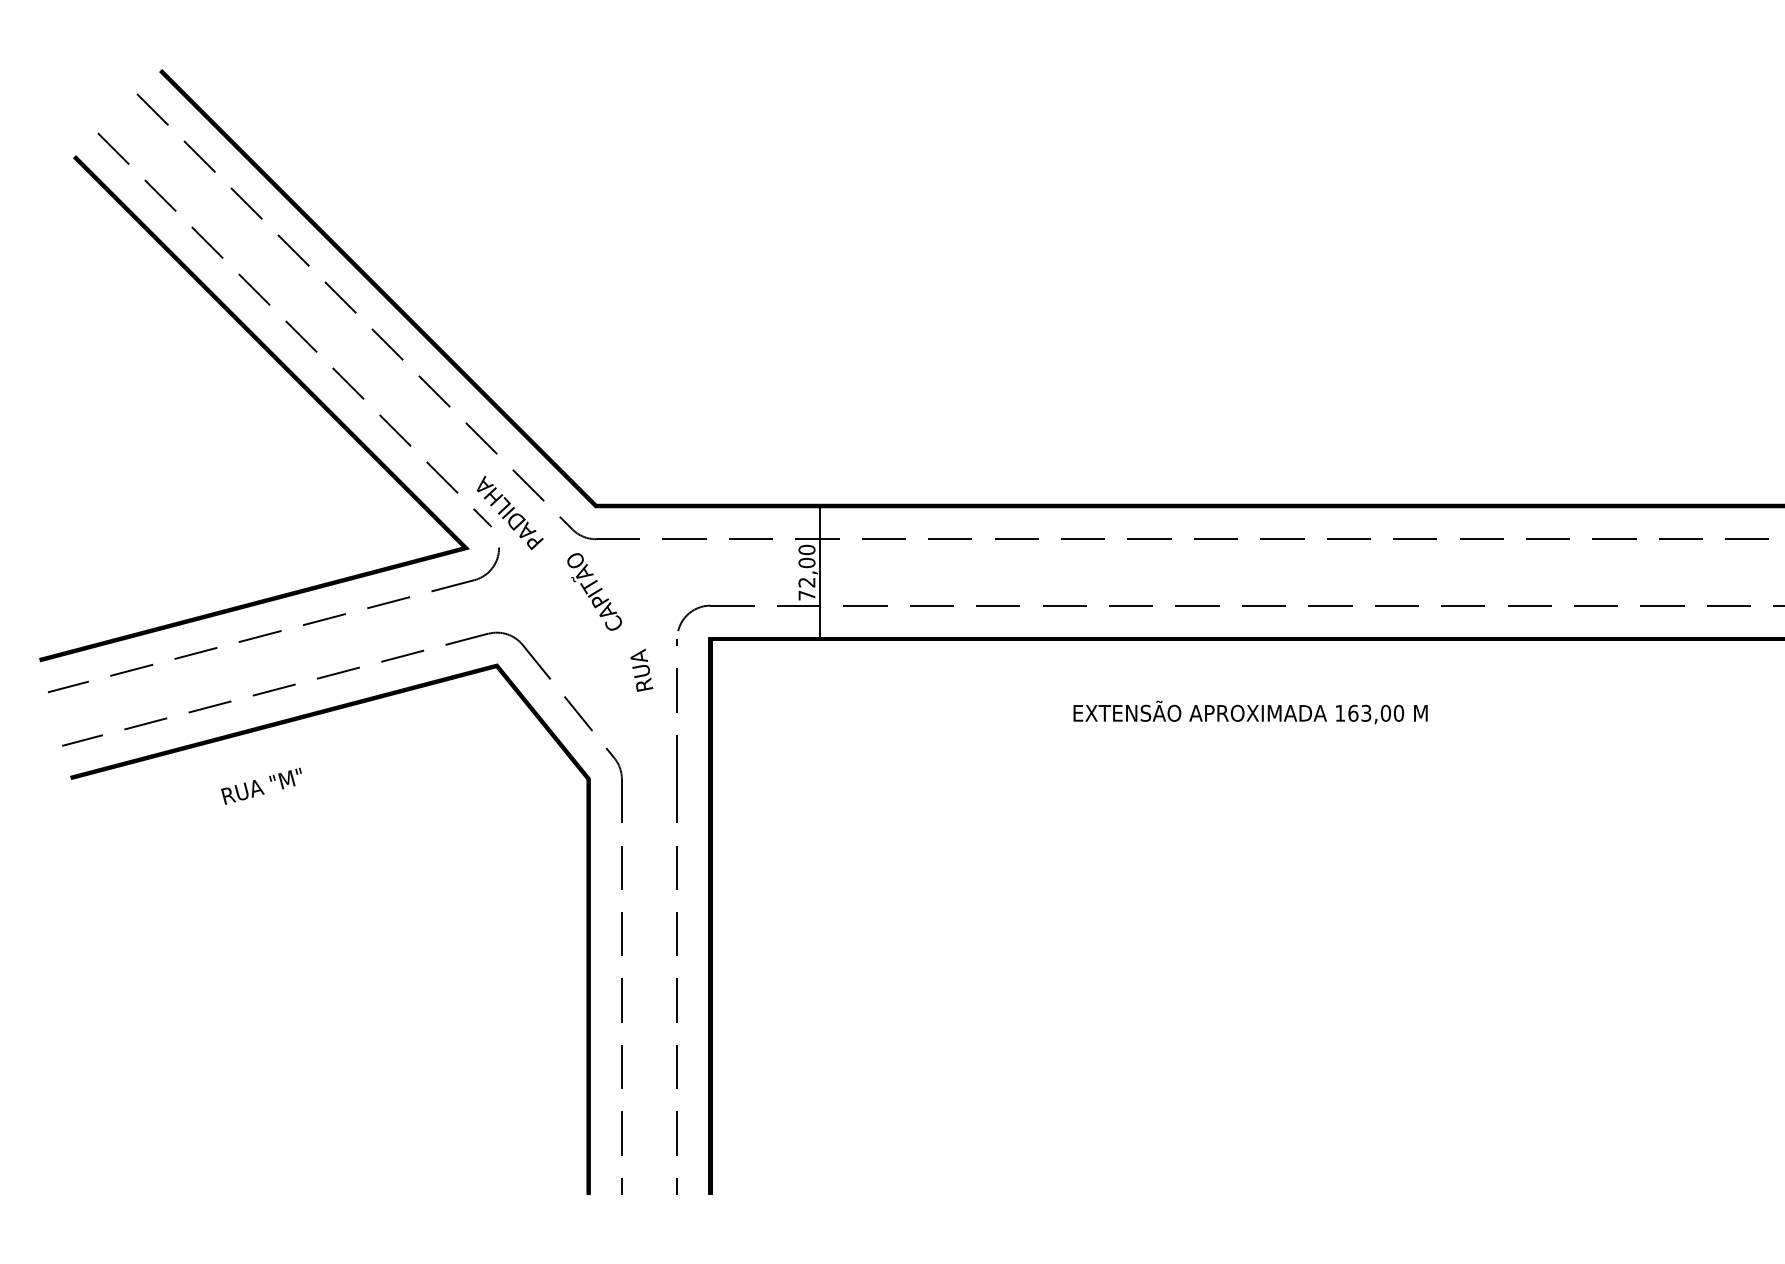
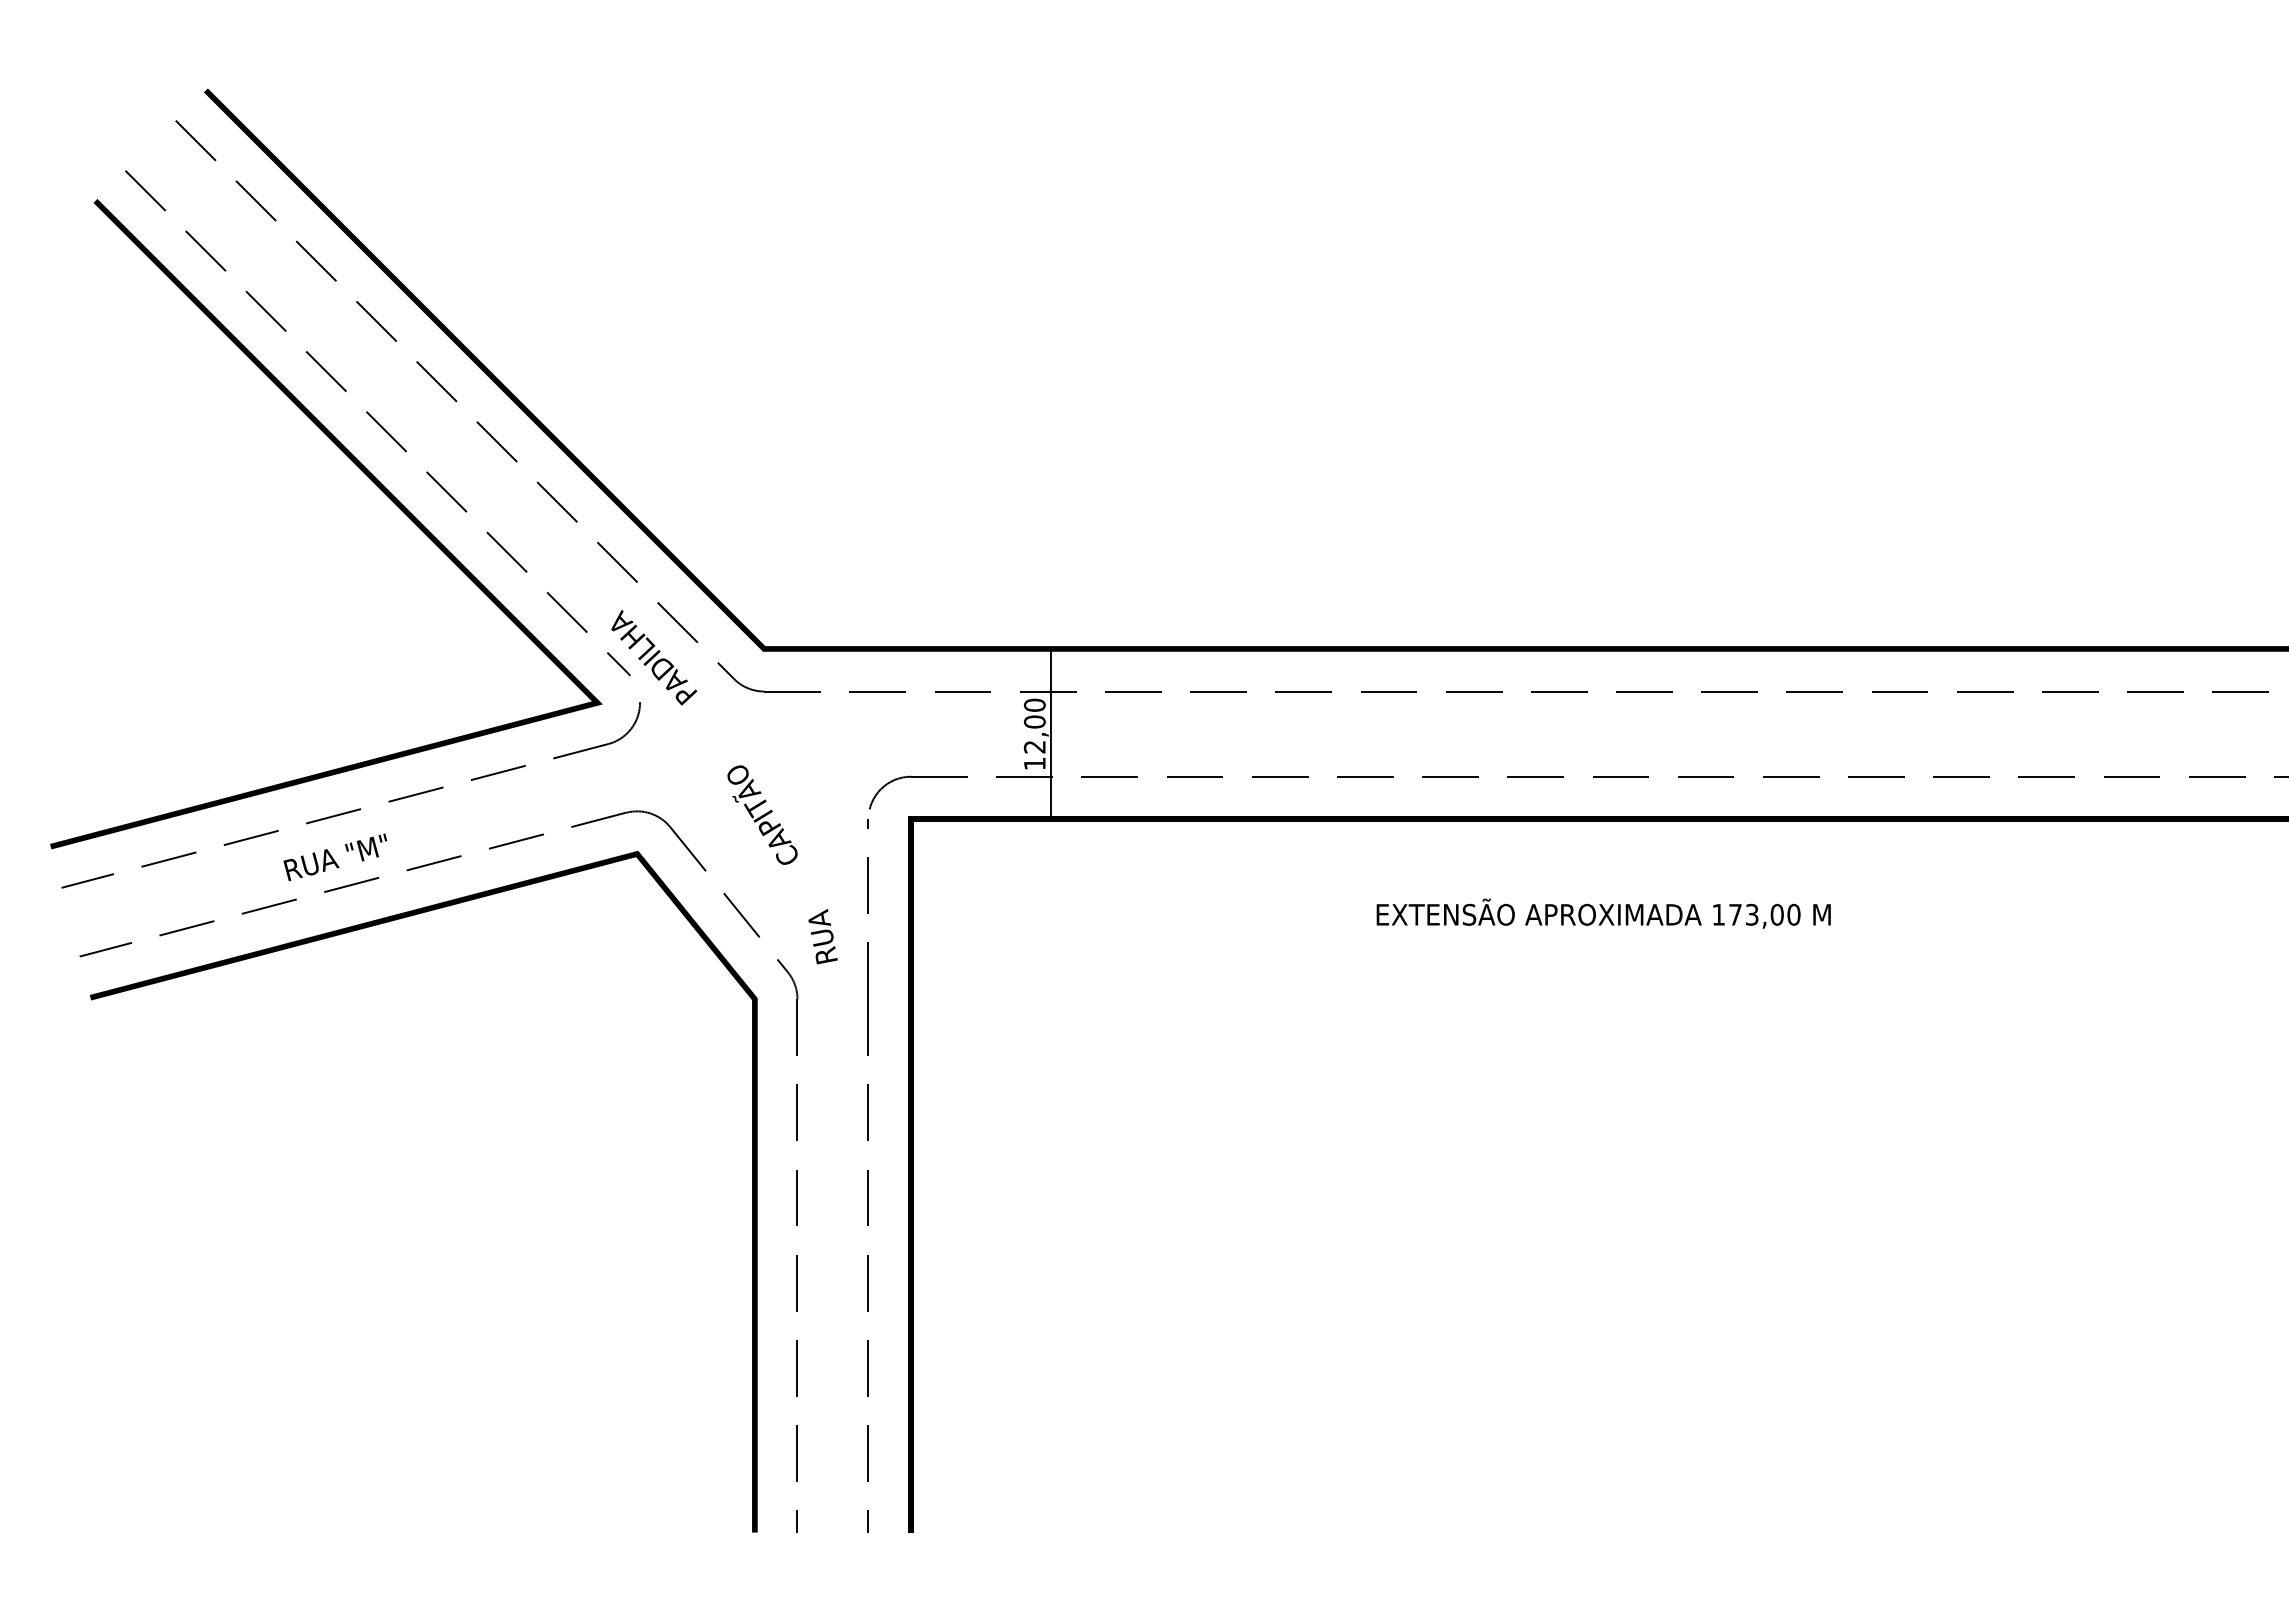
text: (594, 591) -> (762, 814), moved
text: (806, 595) -> (1034, 763), 72,00 -> 12,00
text: (641, 670) -> (822, 936), moved
text: (1353, 713) -> (1735, 914), 163,00 -> 173,00
text: (261, 786) -> (335, 857), moved

